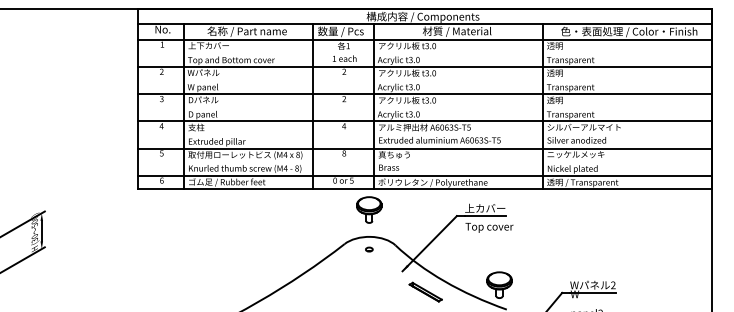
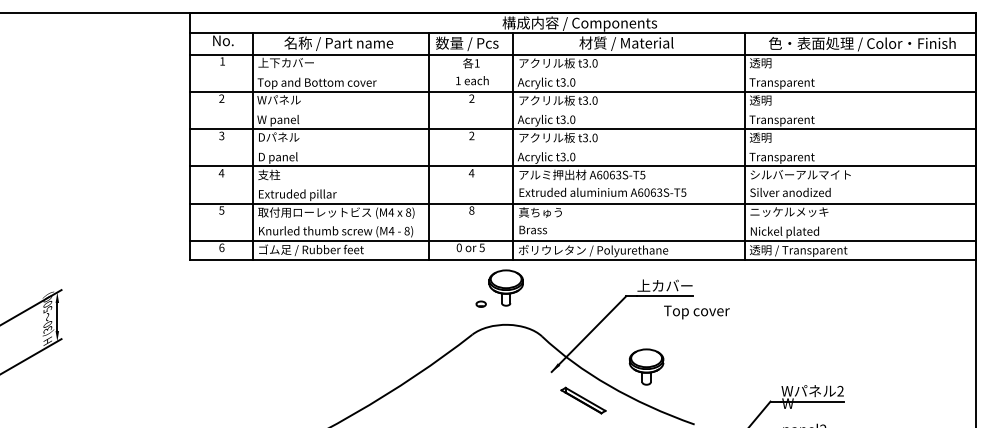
text: (489, 227) -> (696, 312), moved
part: (368, 249) -> (480, 303), moved
part: (499, 284) -> (646, 366), moved

